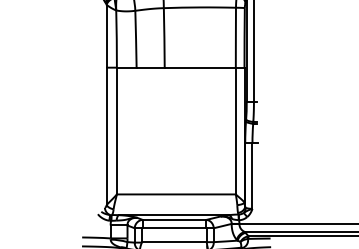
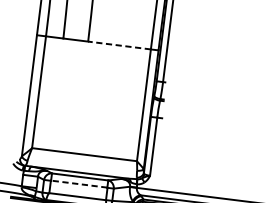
line: (200, 67) -> (119, 45), solid -> dashed
line: (174, 228) -> (79, 184), solid -> dashed

